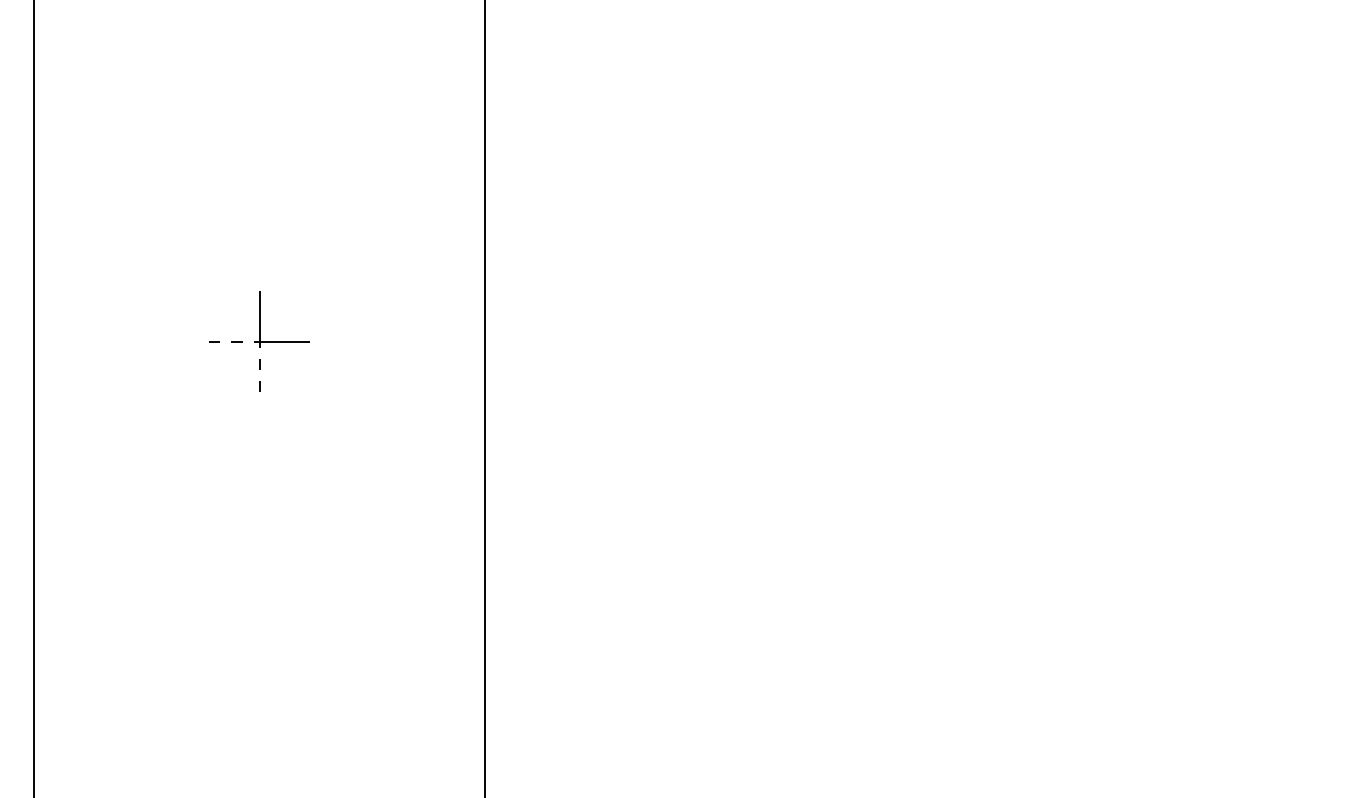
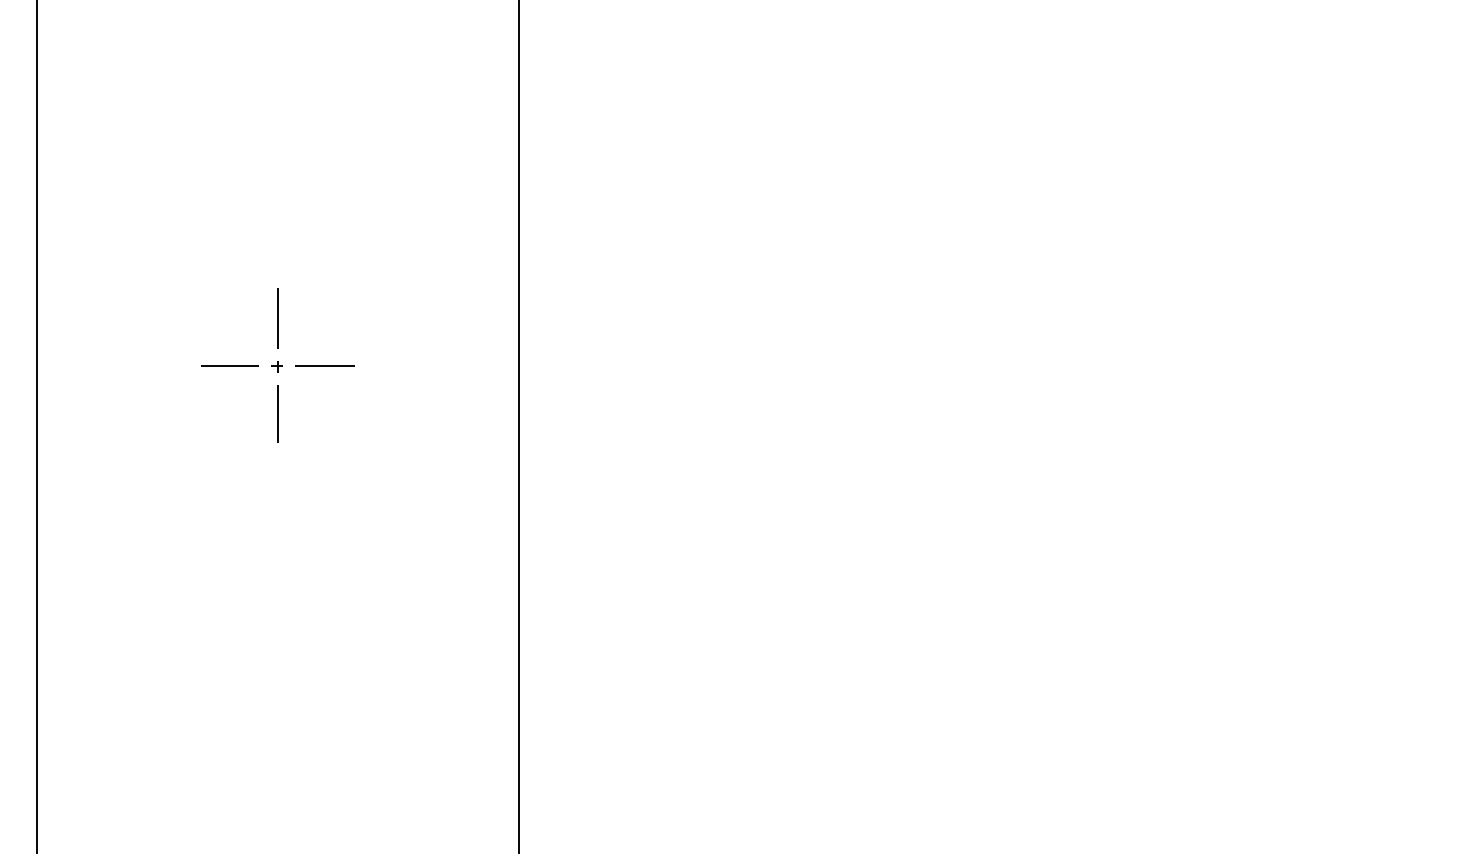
part: (259, 341) -> (277, 365), size x1.43

